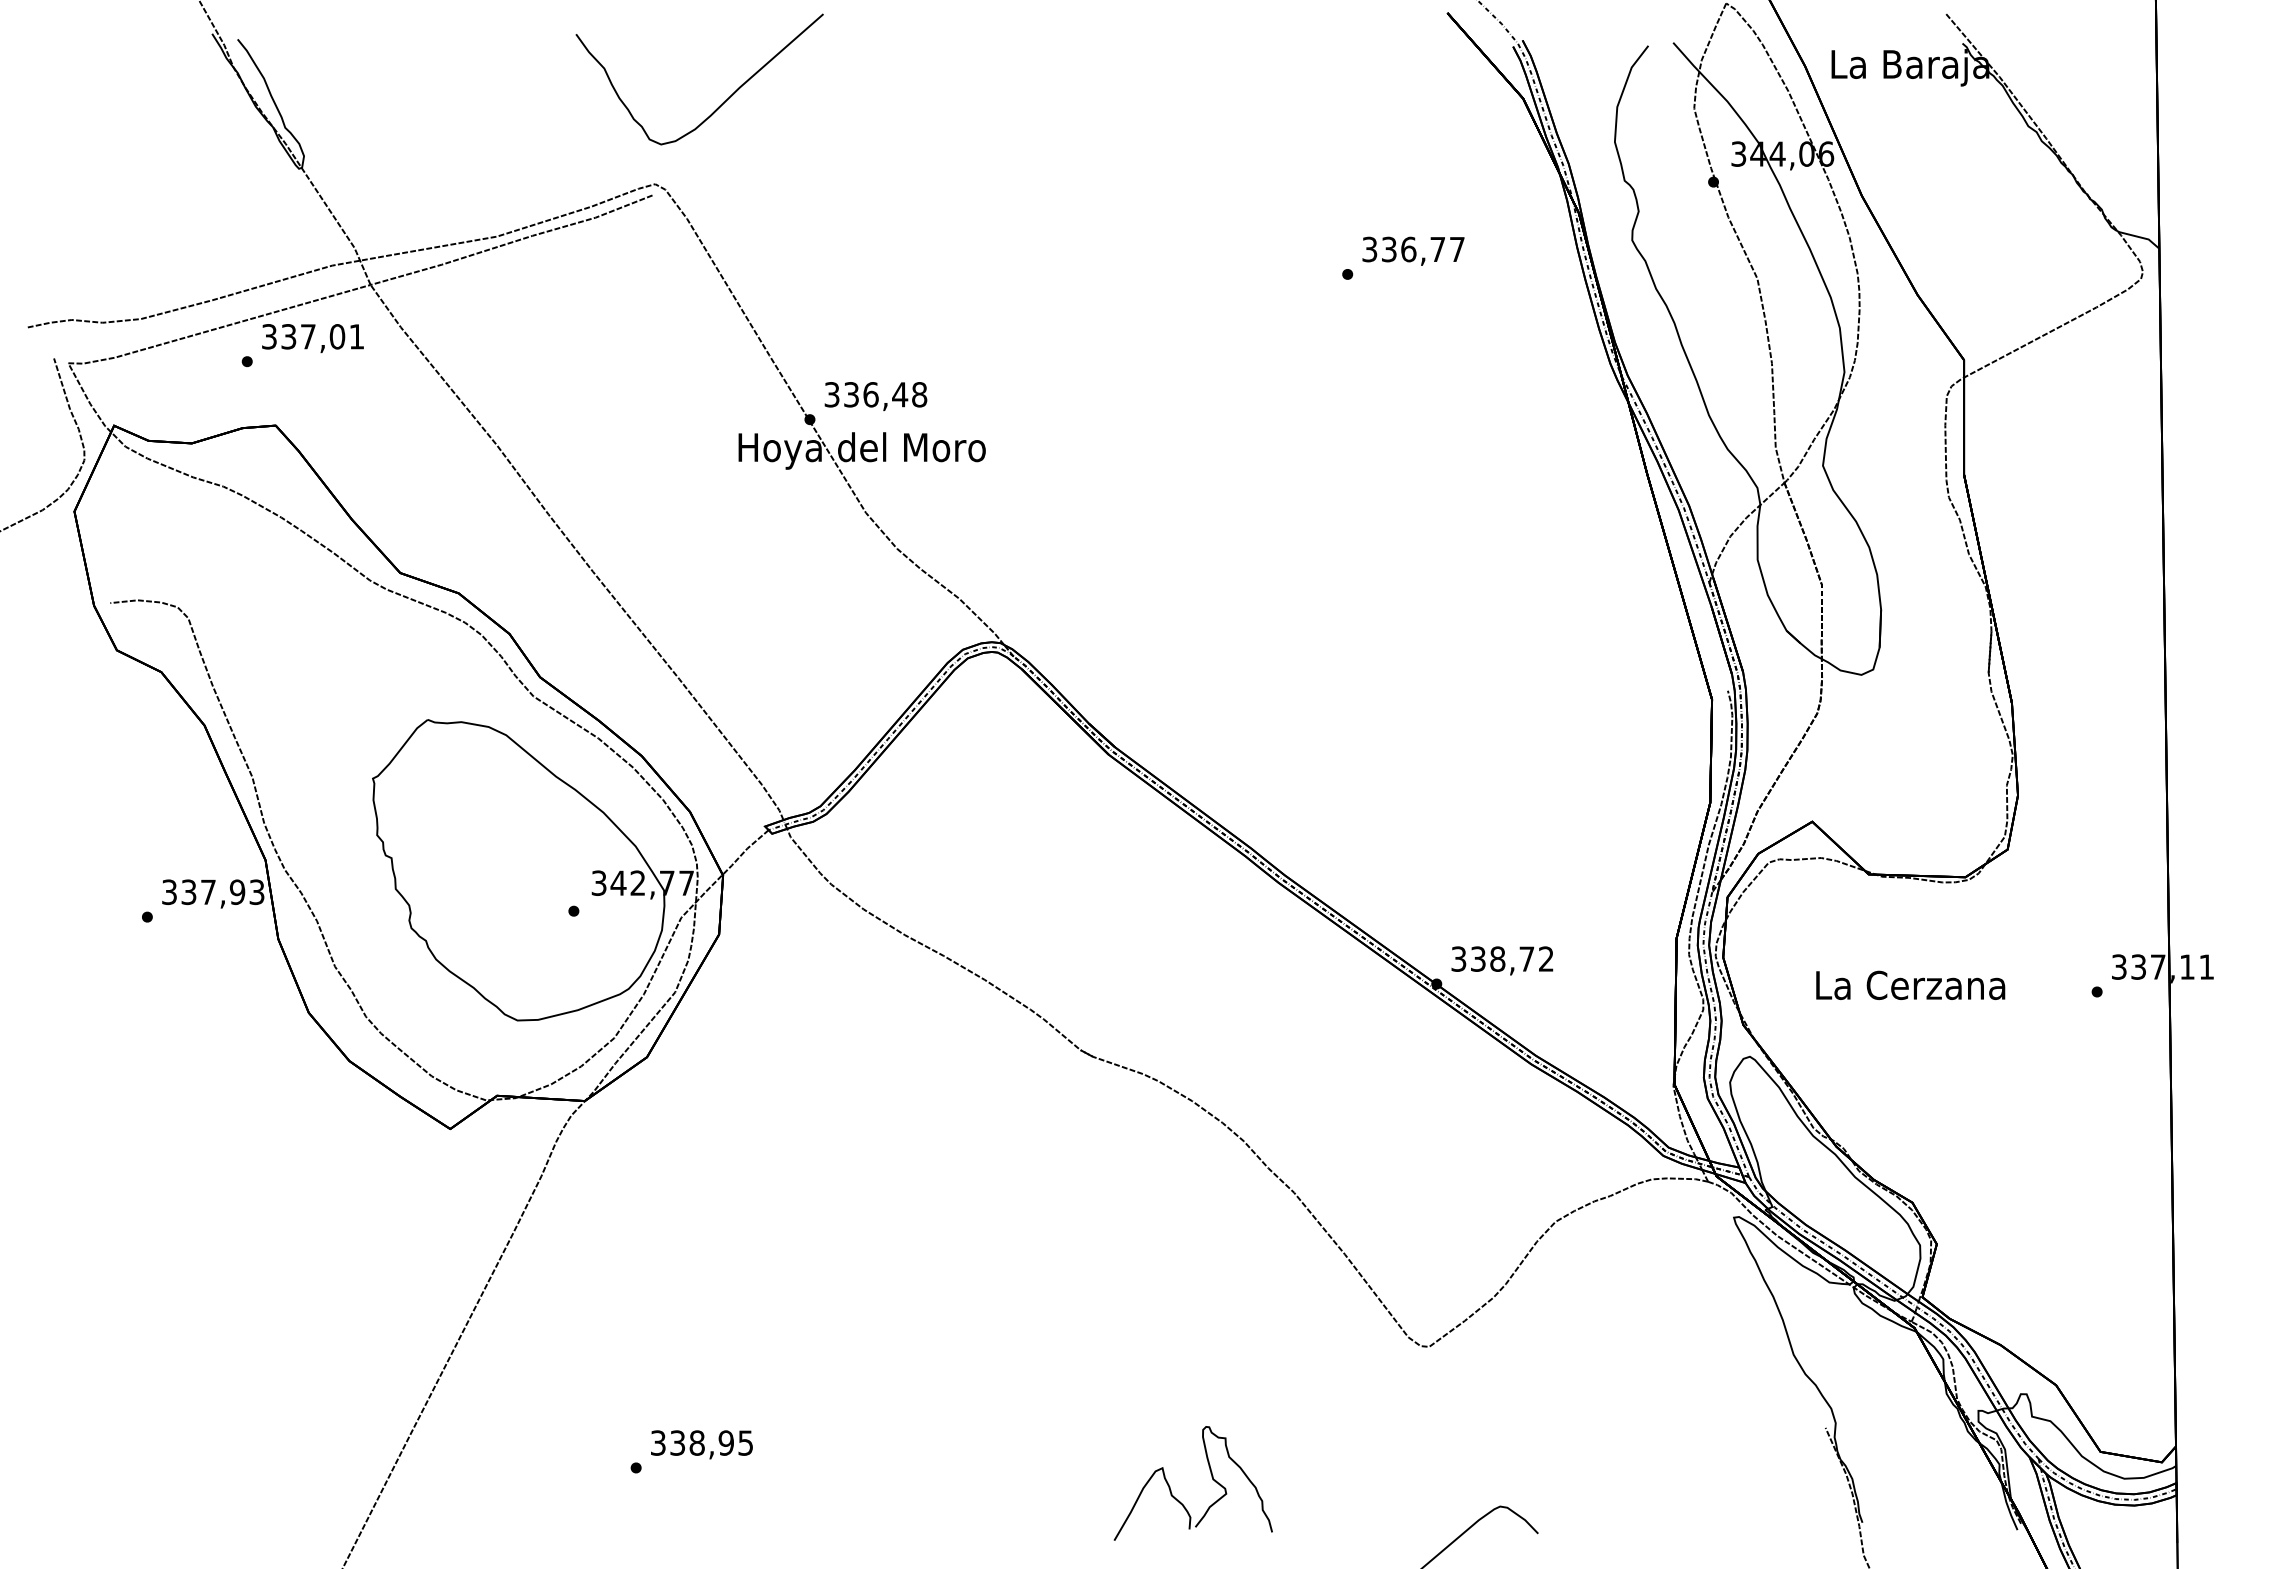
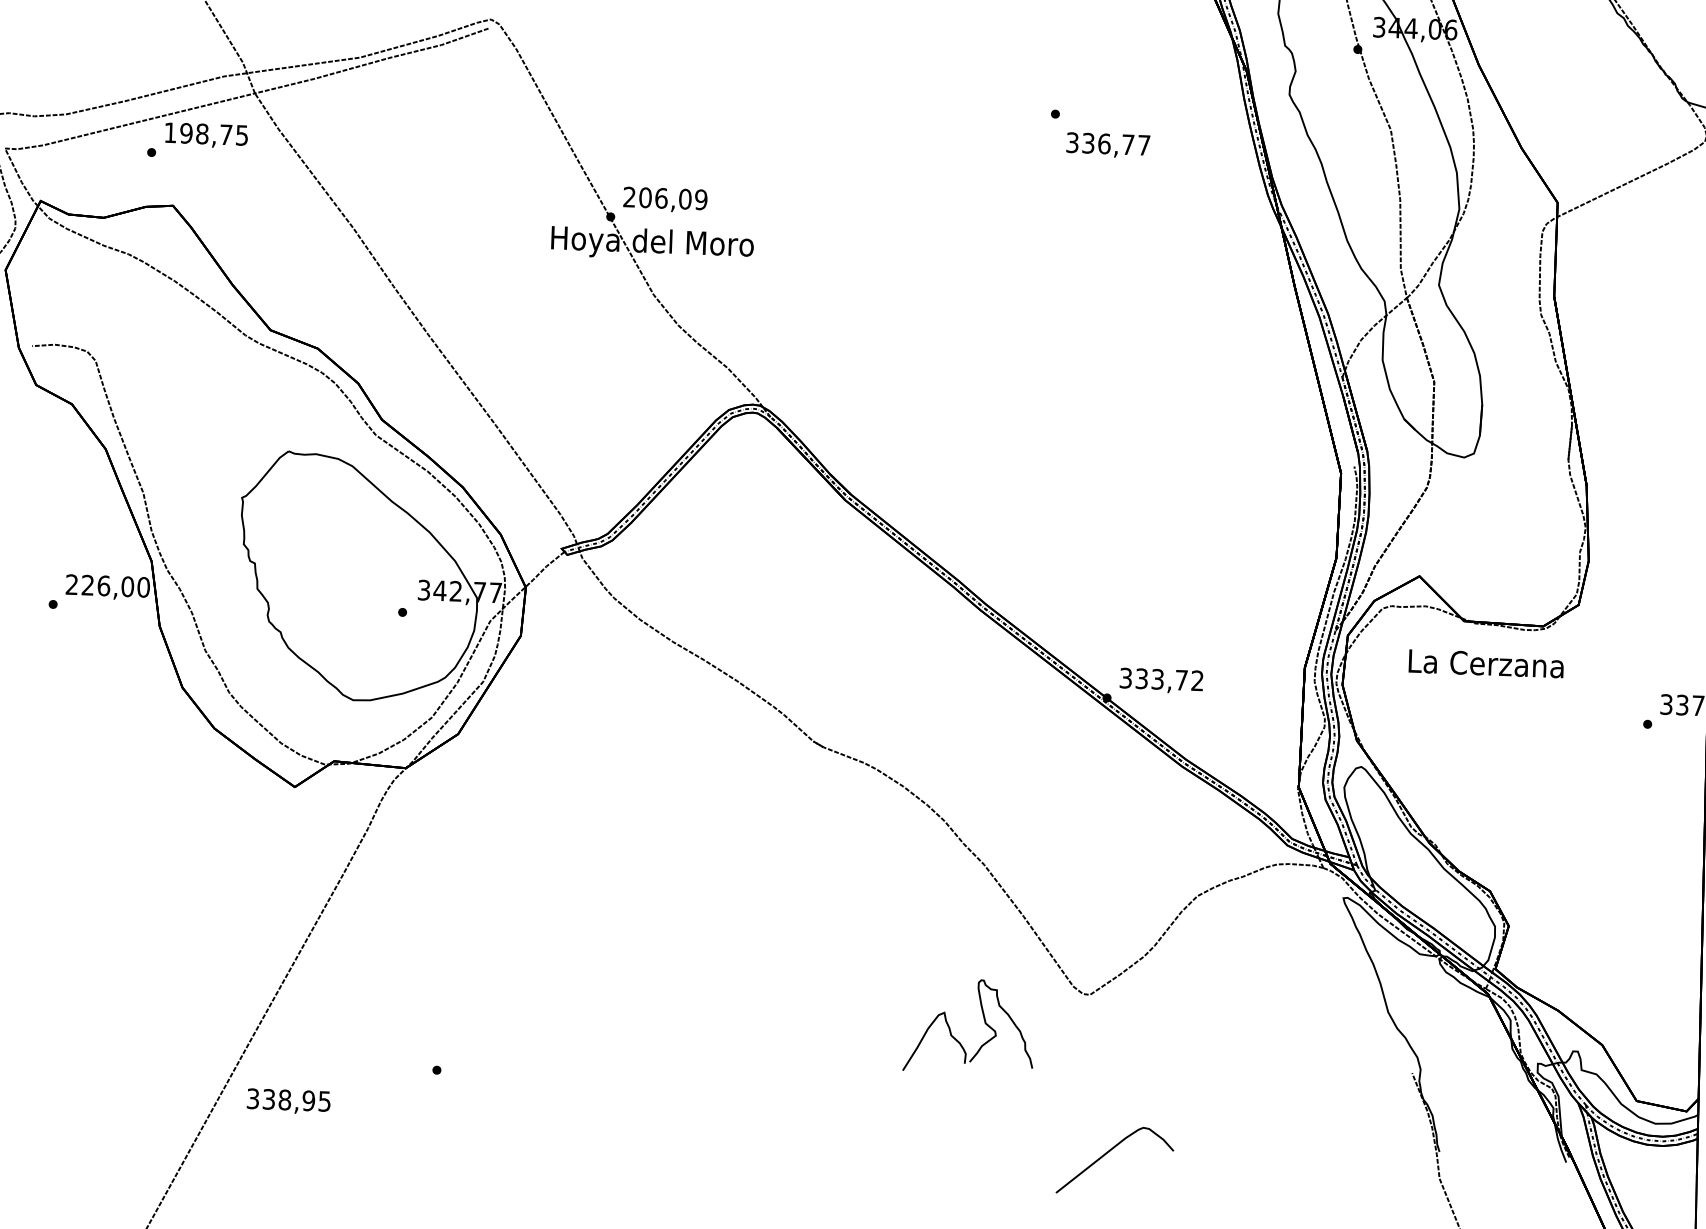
text: (1413, 250) -> (1108, 144), moved
text: (312, 336) -> (205, 133), 337,01 -> 198,75
text: (875, 394) -> (665, 198), 336,48 -> 206,09
text: (213, 892) -> (108, 586), 337,93 -> 226,00
text: (1497, 958) -> (1157, 678), 338,72 -> 333,72
text: (1910, 984) -> (1486, 663), moved
text: (701, 1444) -> (288, 1101), moved
part: (1211, 1477) -> (984, 1021), moved

